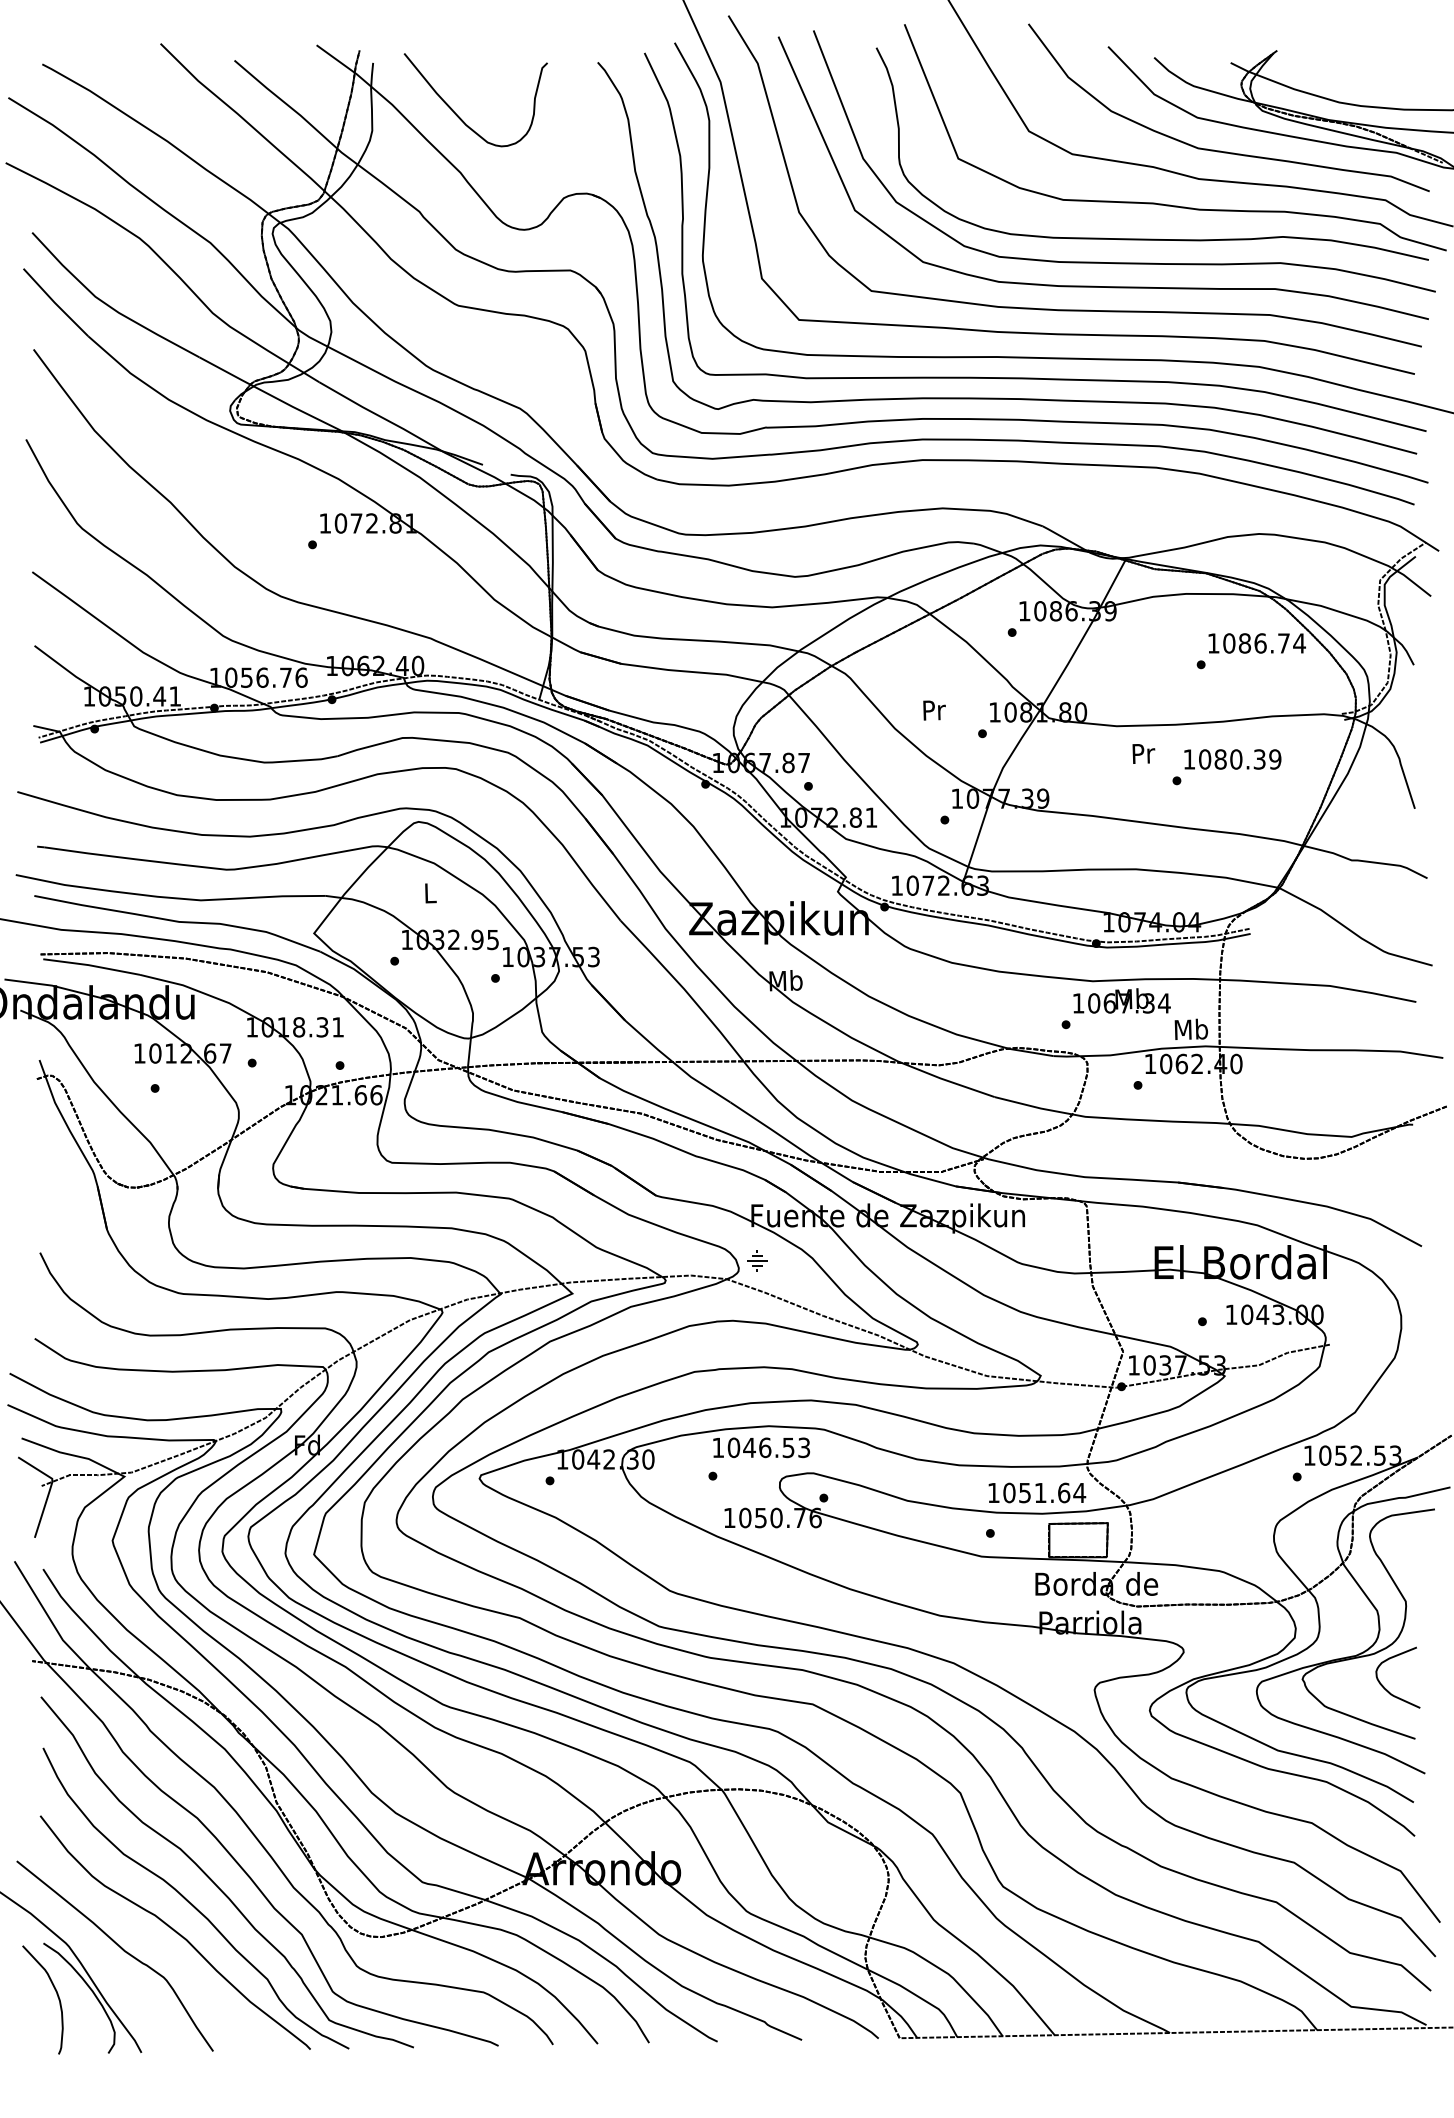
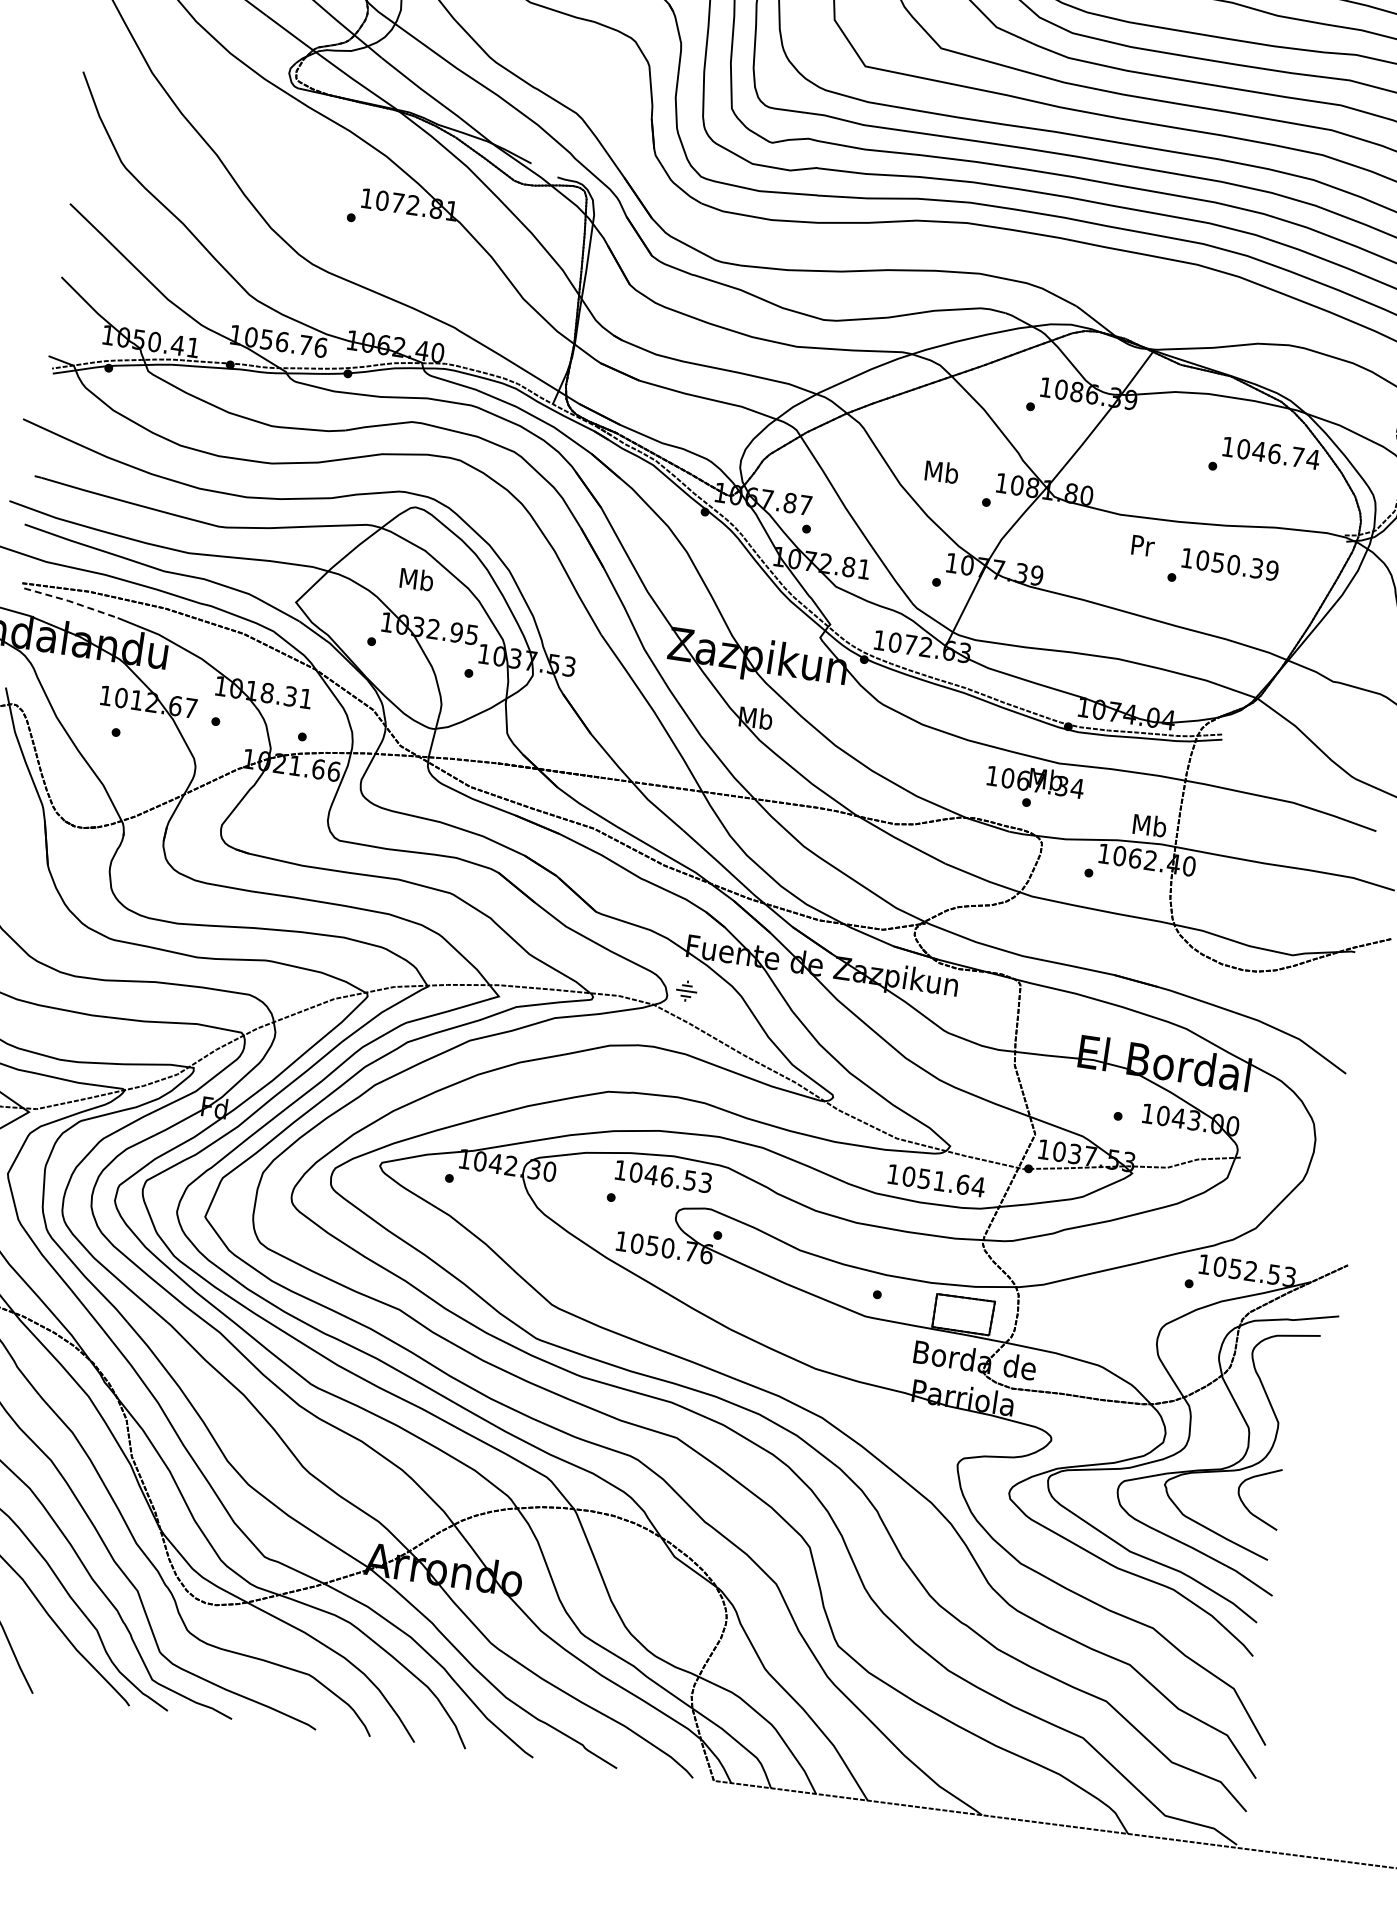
text: (1244, 643) -> (1258, 451), 1086.74 -> 1046.74
text: (933, 709) -> (941, 471), Pr -> Mb
text: (1220, 759) -> (1218, 562), 1080.39 -> 1050.39
text: (429, 892) -> (416, 578), L -> Mb
line: (91, 965) -> (71, 601), solid -> dashed
text: (1121, 1000) -> (1035, 779), moved
text: (1037, 1492) -> (936, 1180), moved

